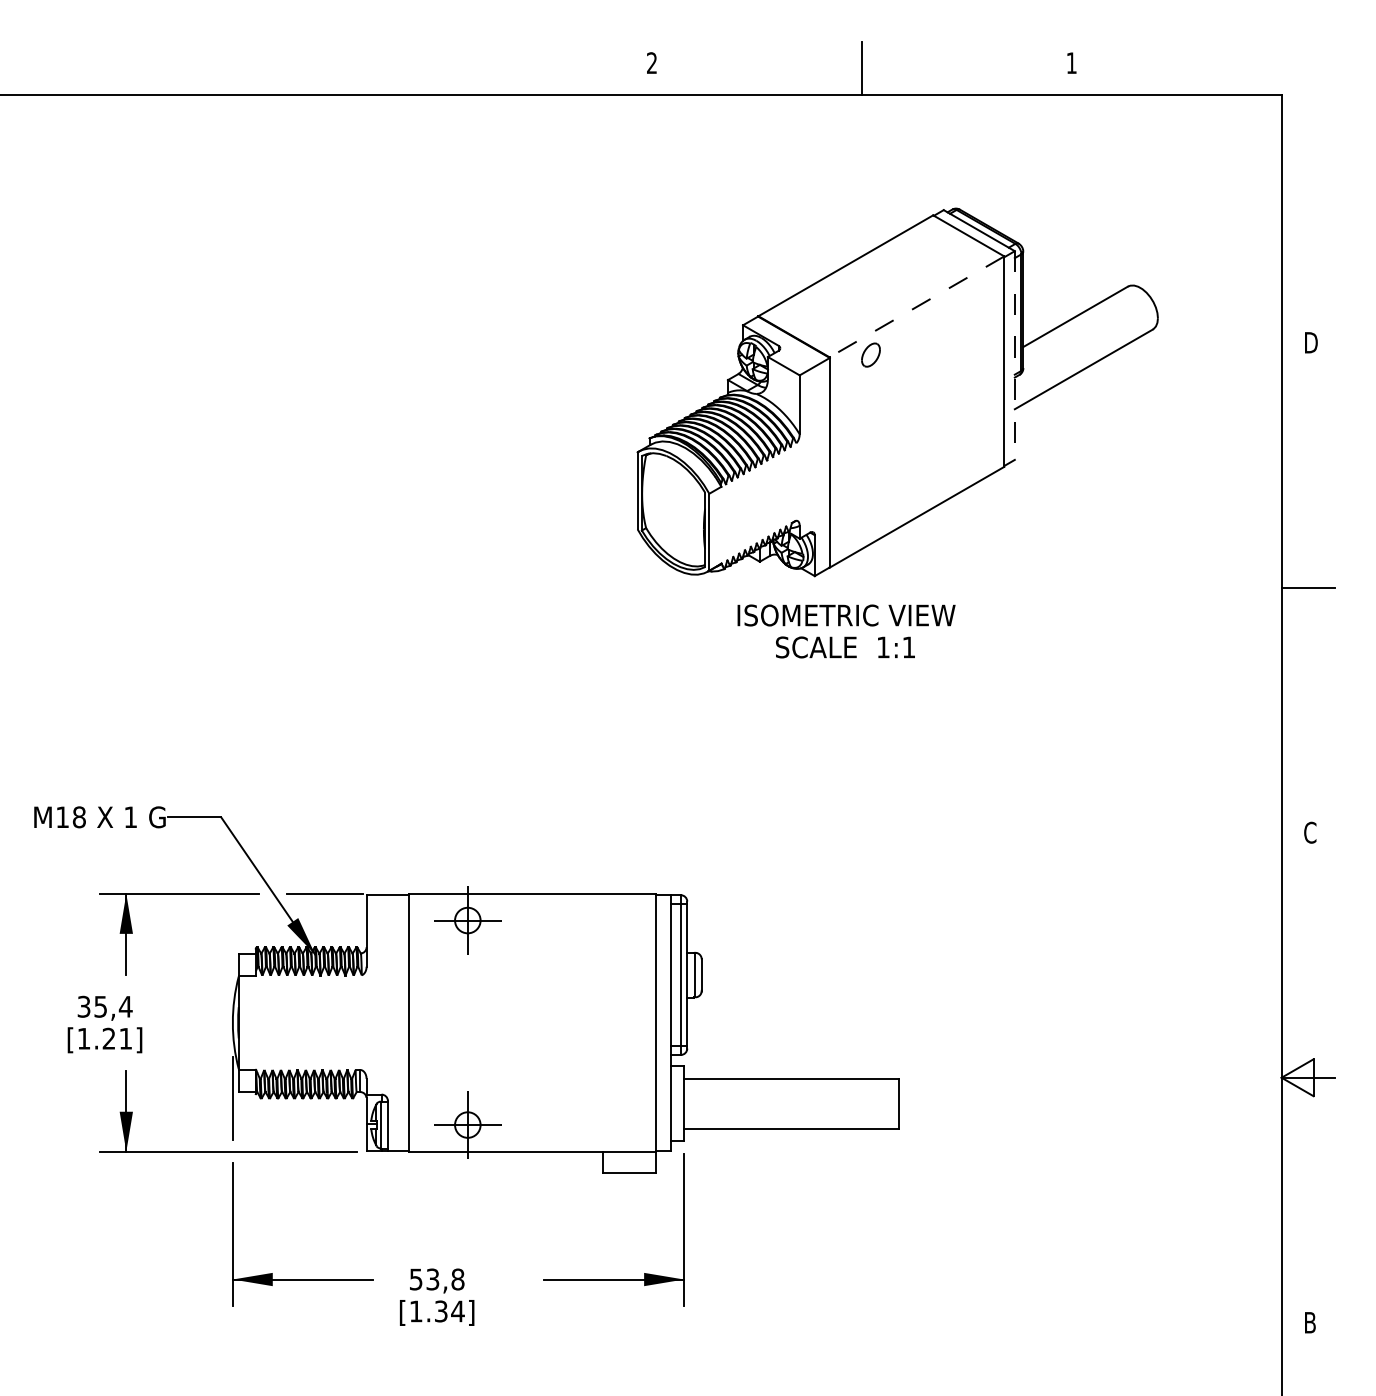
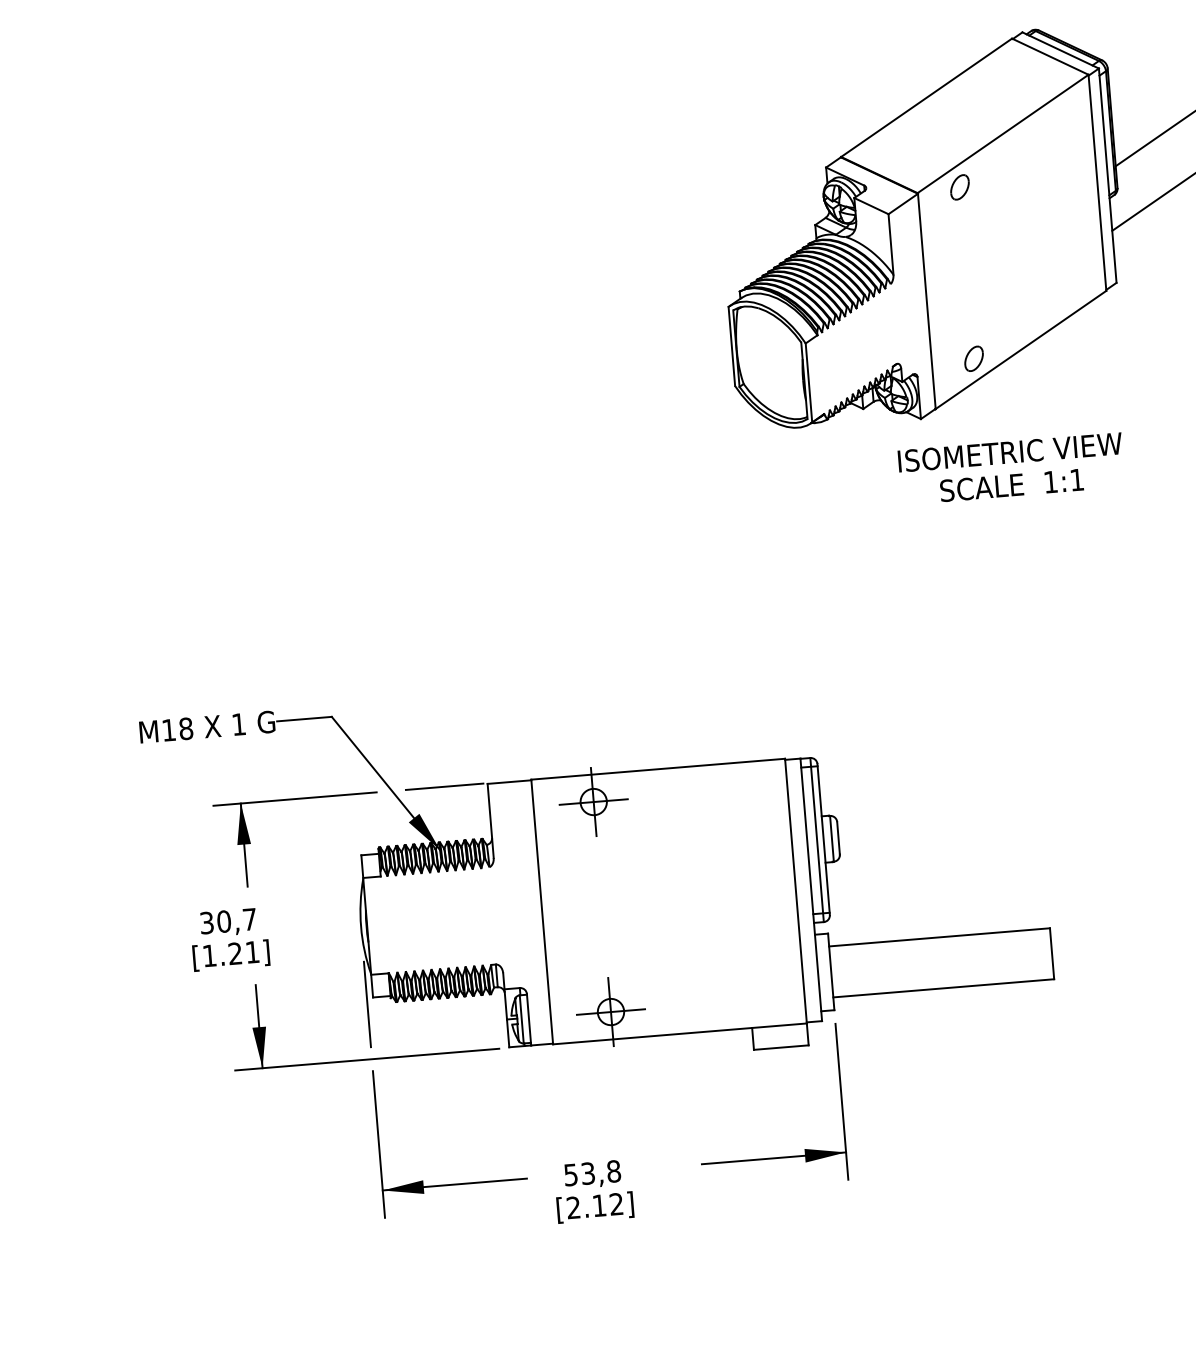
line: (916, 306) -> (1002, 133), dashed -> solid
line: (1014, 356) -> (1107, 176), dashed -> solid
part: (870, 521) -> (973, 358), added
text: (846, 631) -> (1011, 468), moved
text: (113, 1006) -> (237, 920), 35,4 -> 30,7
text: (436, 1311) -> (594, 1206), [1.34] -> [2.12]

